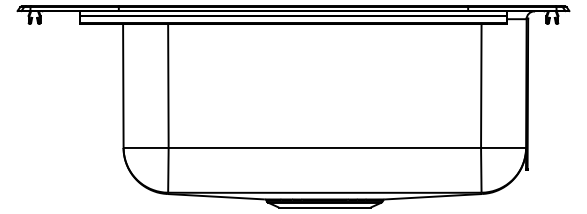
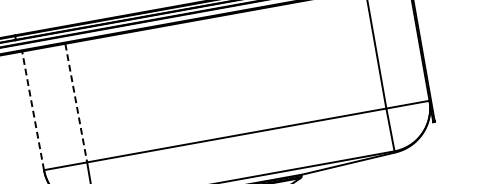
line: (123, 86) -> (33, 111), solid -> dashed
line: (168, 86) -> (76, 103), solid -> dashed

